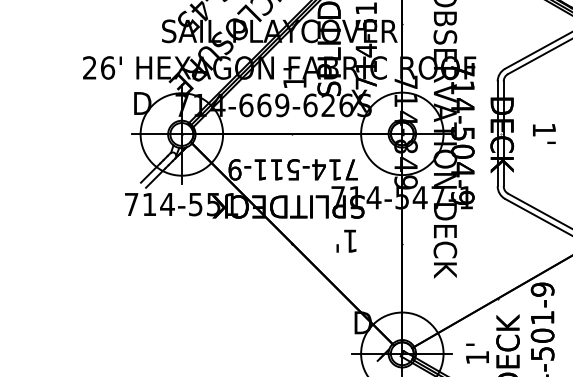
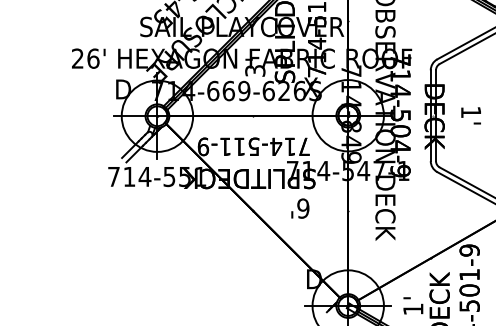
text: (295, 81) -> (255, 70), 1' -> 3'
text: (350, 241) -> (303, 208), 1' -> 6'

